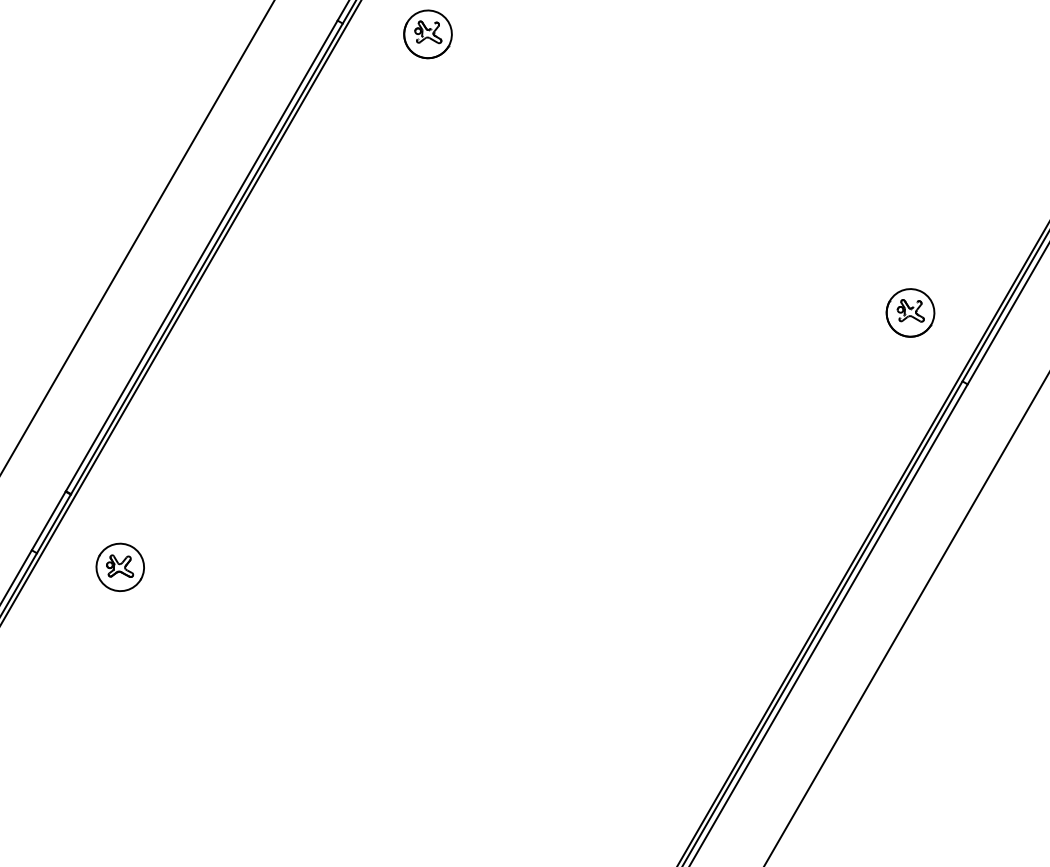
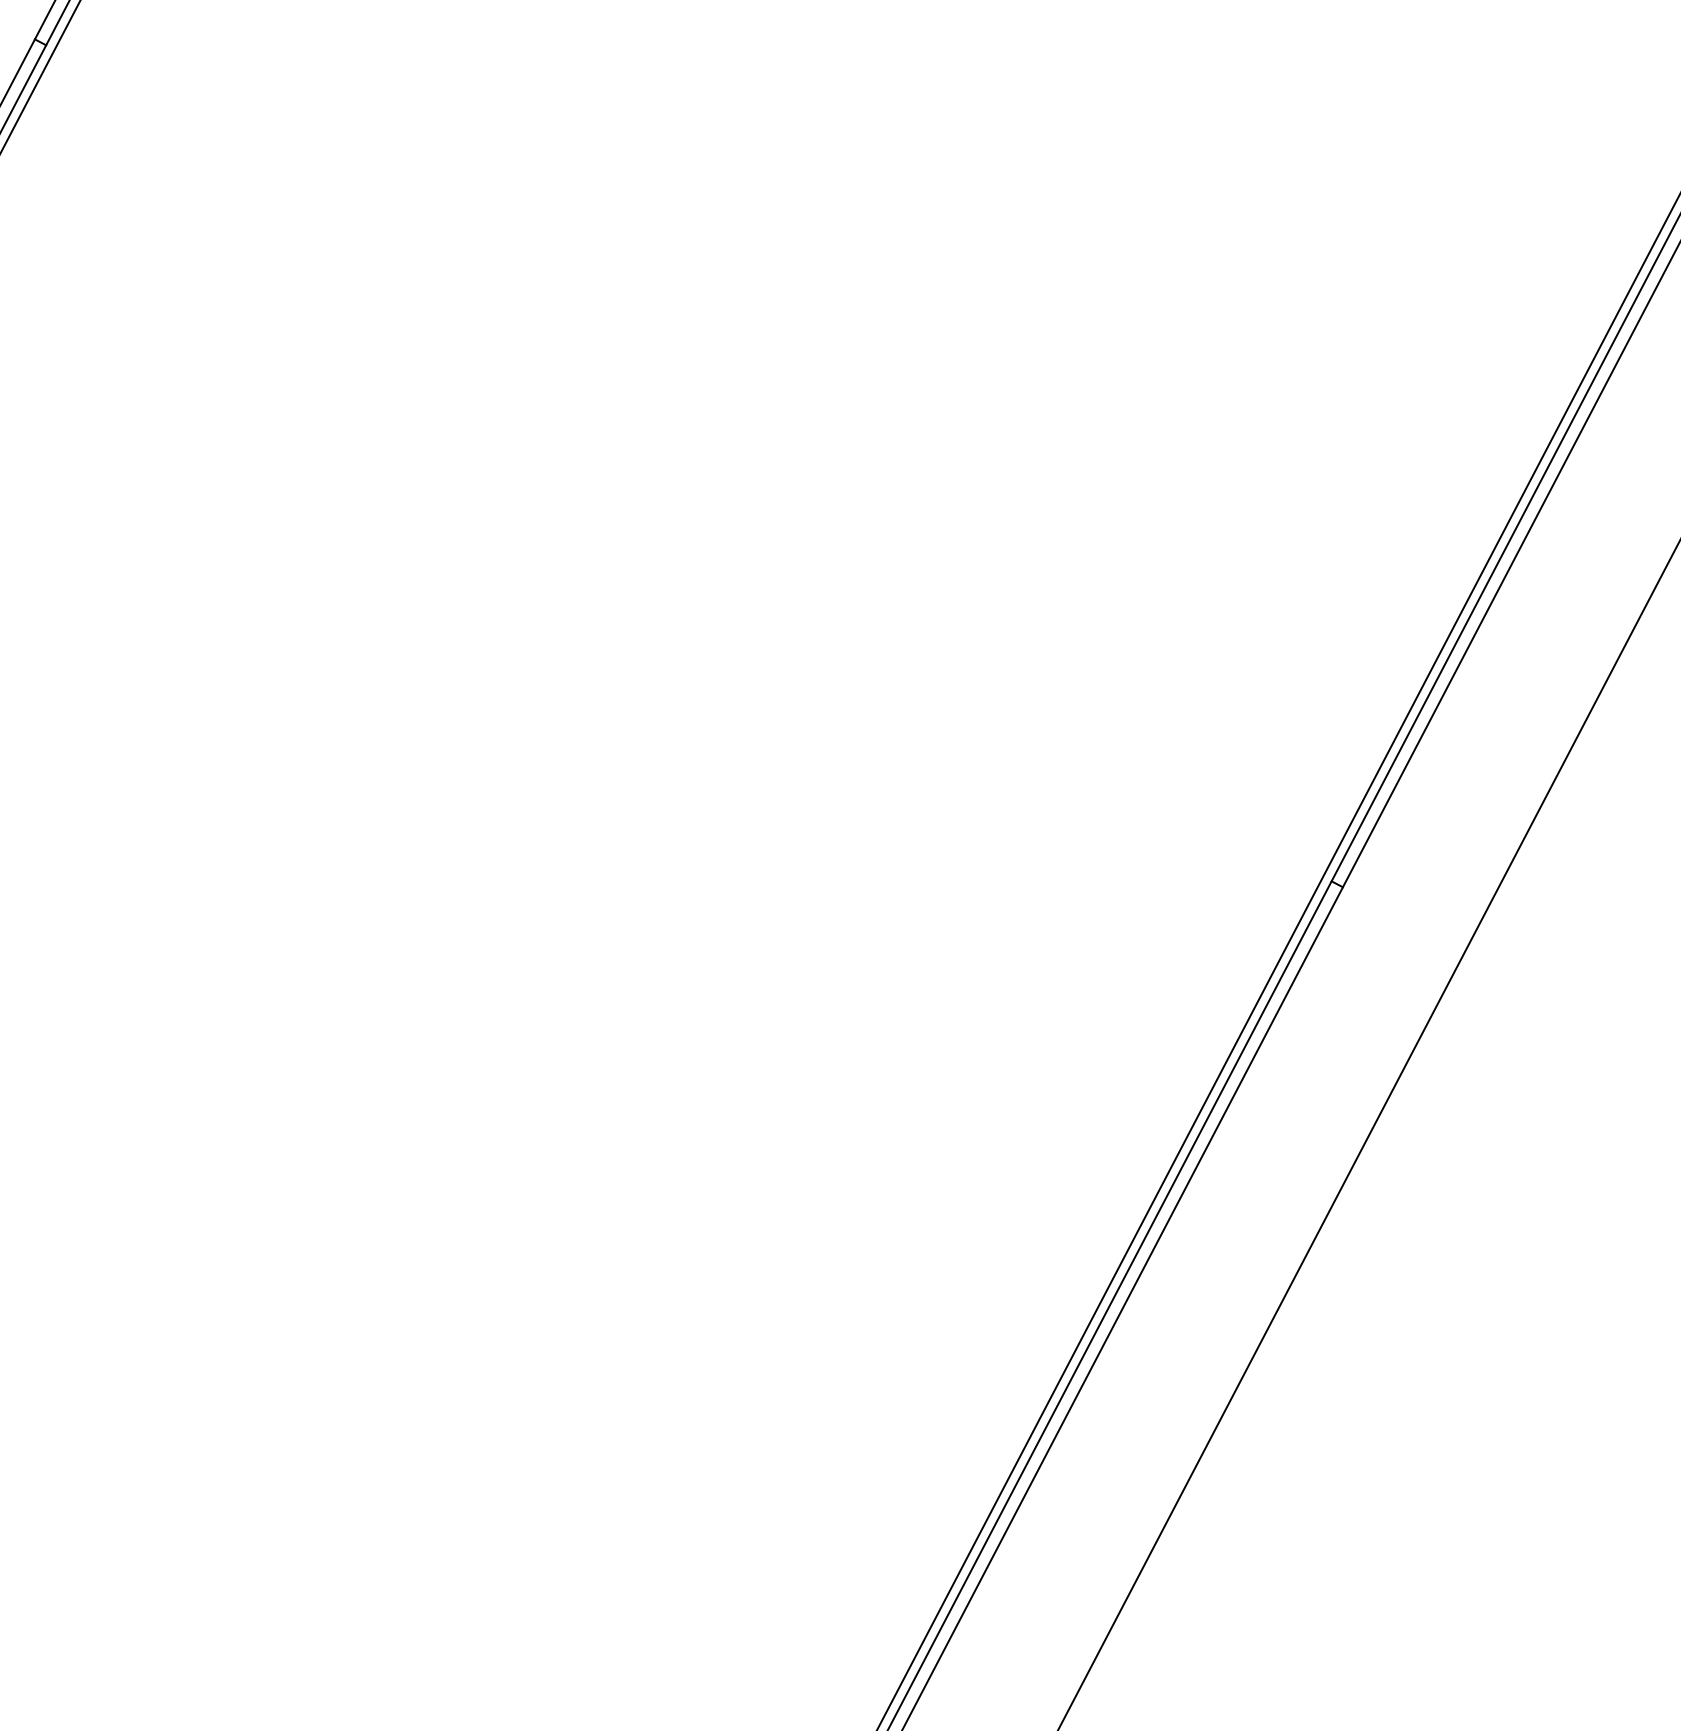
part: (427, 34) -> (160, 189), removed
part: (910, 312) -> (1214, 739), removed

